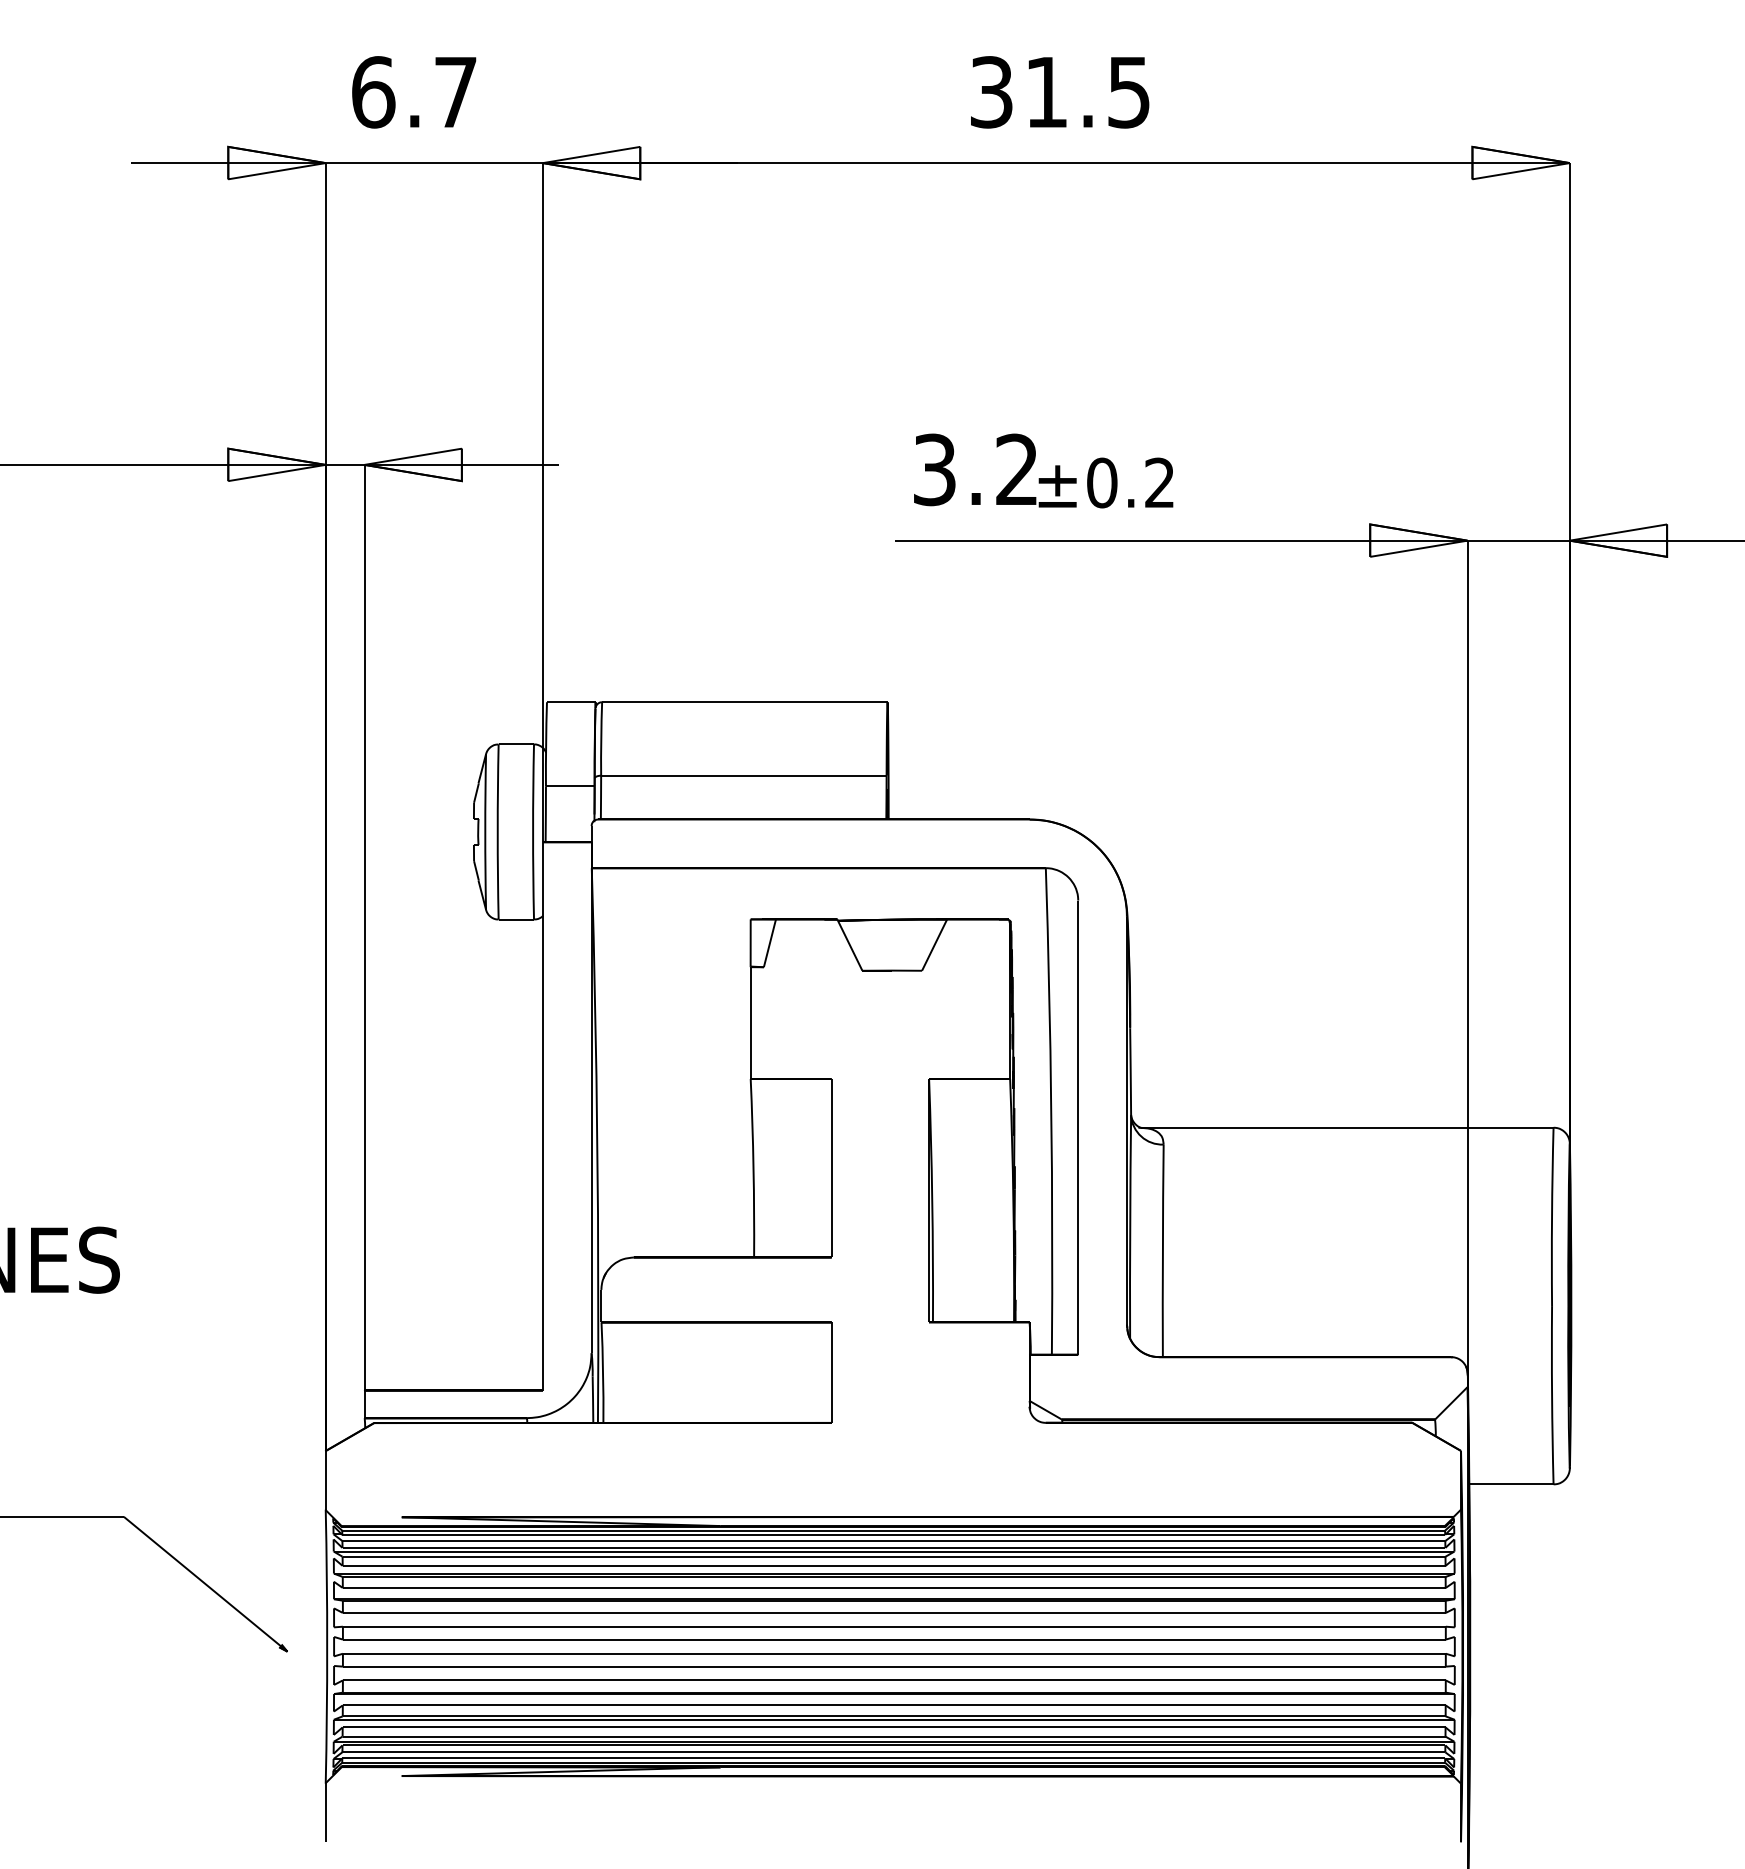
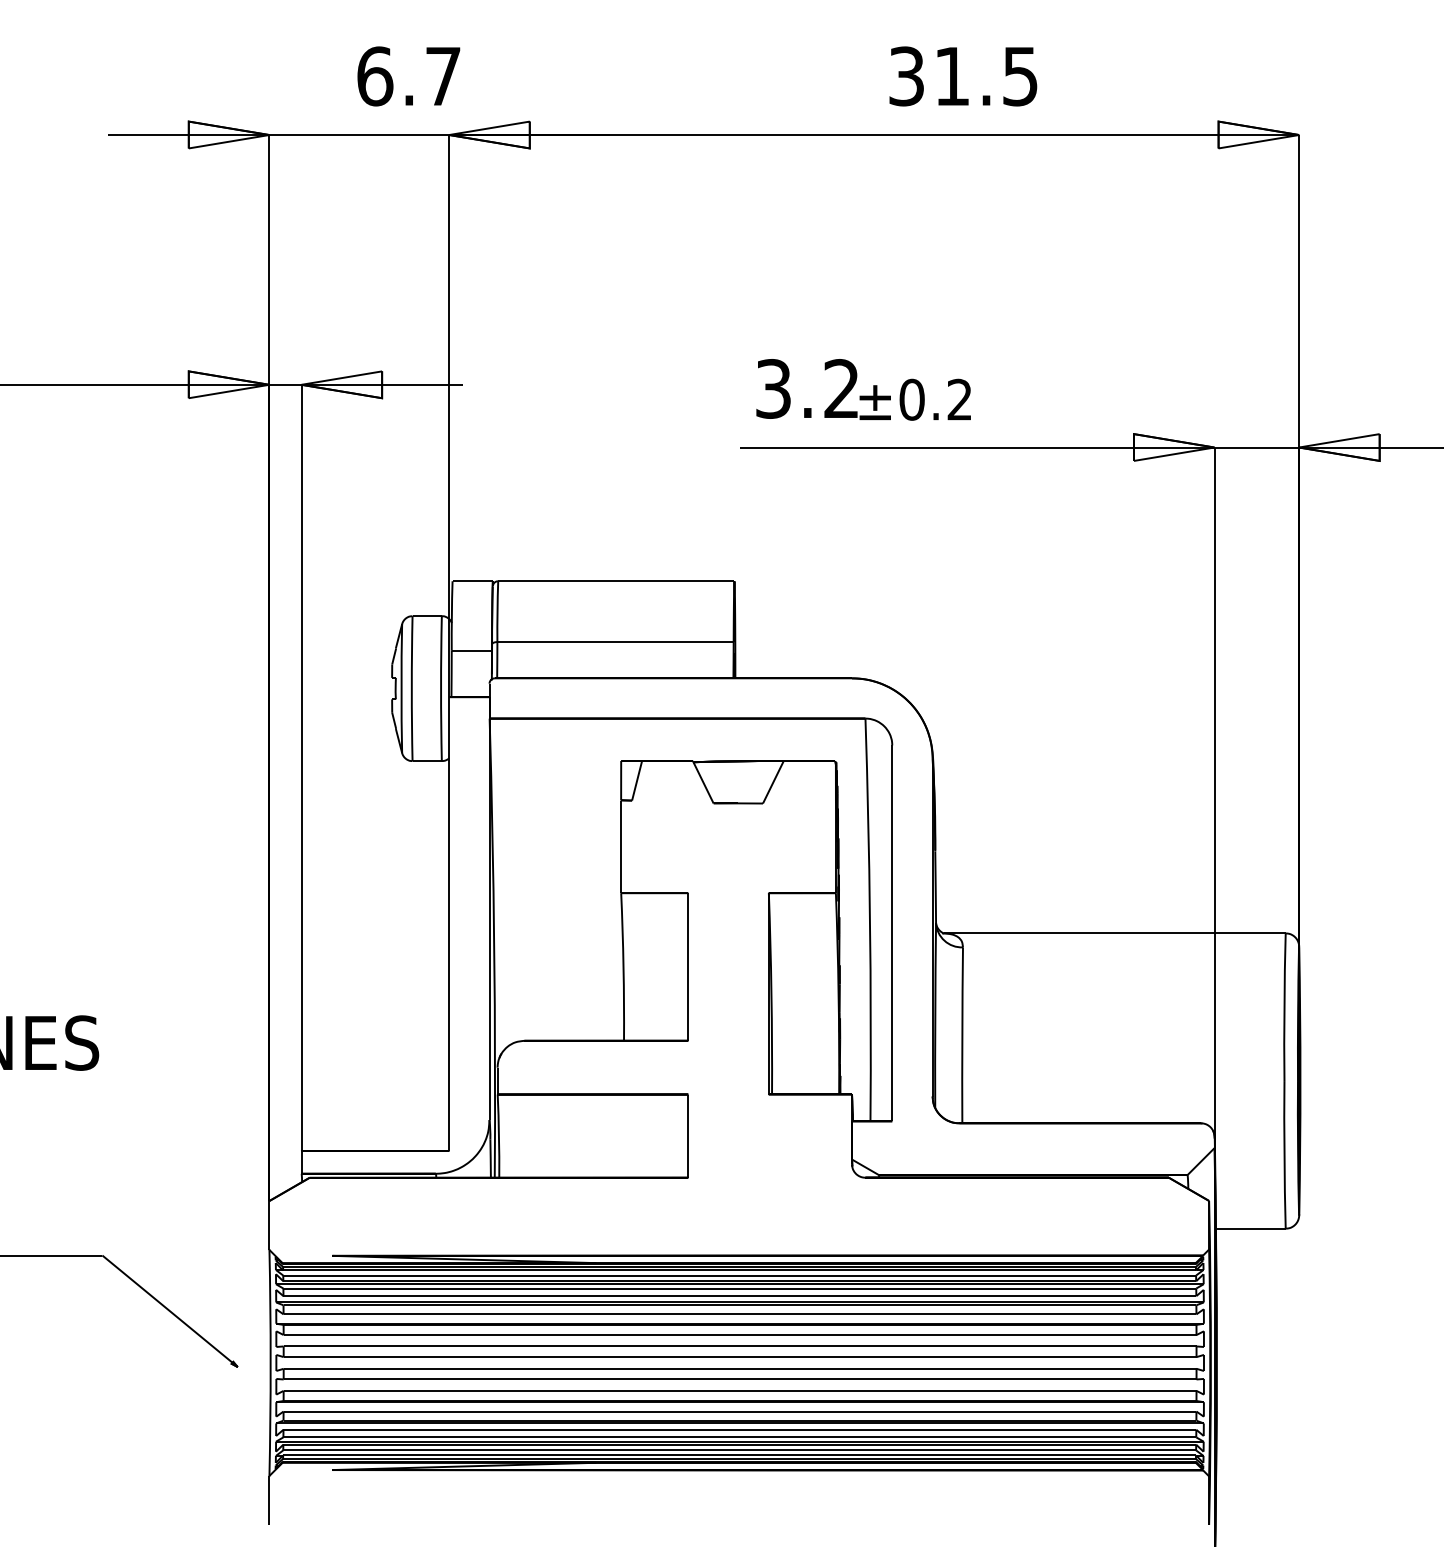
text: (414, 92) -> (409, 76), moved
text: (1060, 92) -> (963, 76), moved

